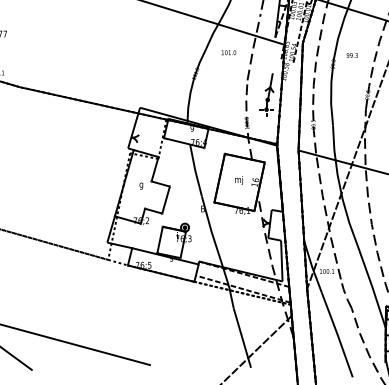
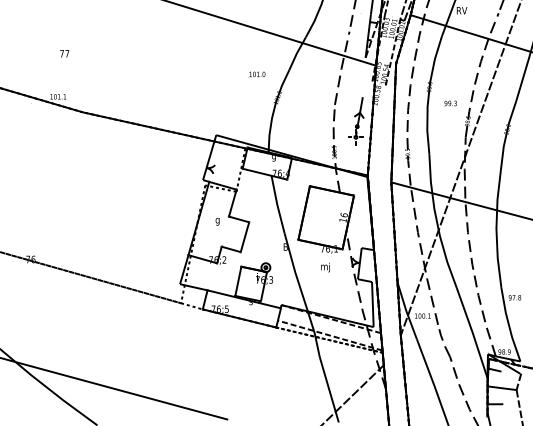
text: (228, 52) -> (256, 74), moved
text: (352, 55) -> (450, 103), moved
text: (238, 180) -> (325, 267), moved

